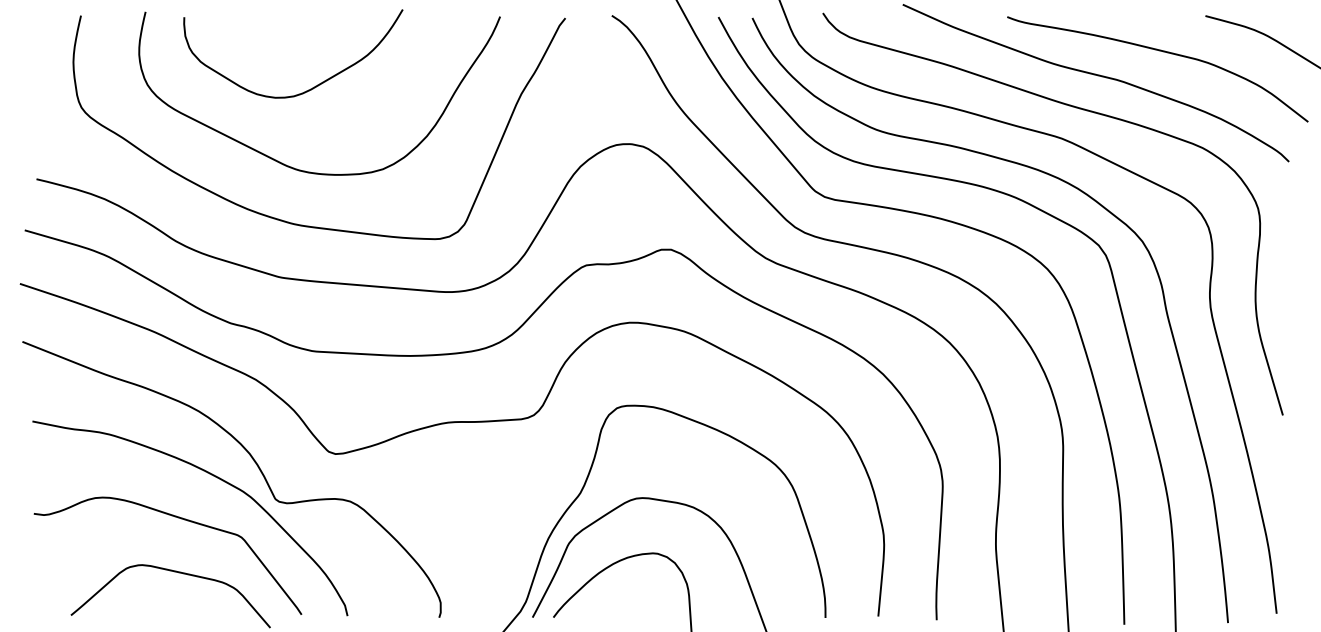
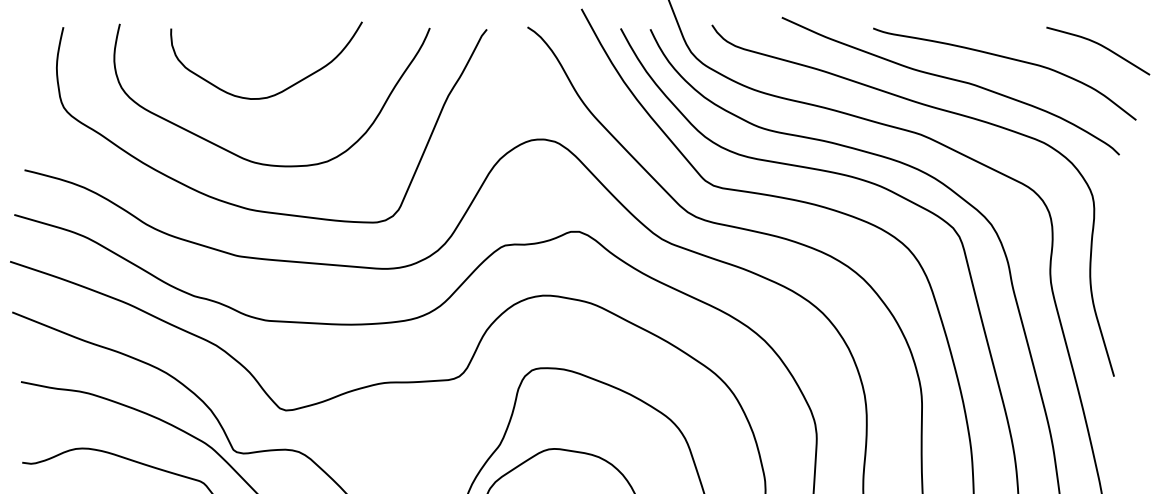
curve: (315, 85) -> (285, 88), moved

